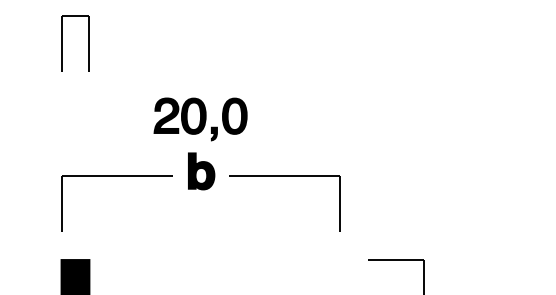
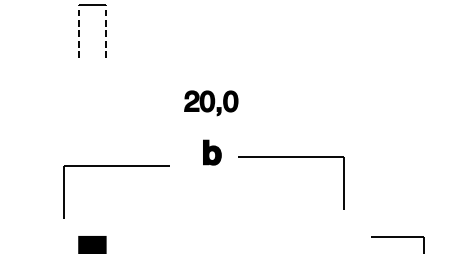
line: (61, 43) -> (79, 31), solid -> dashed
line: (89, 43) -> (105, 31), solid -> dashed
part: (200, 119) -> (211, 103), size x0.6
part: (201, 171) -> (212, 152), size x0.7
part: (116, 176) -> (116, 166), moved

